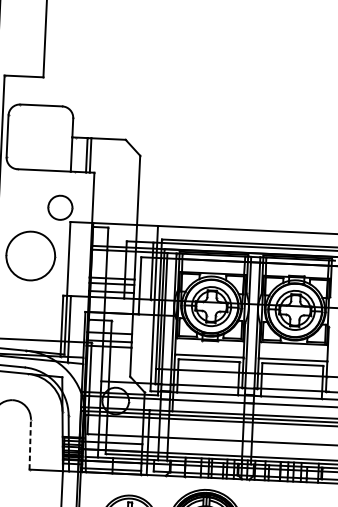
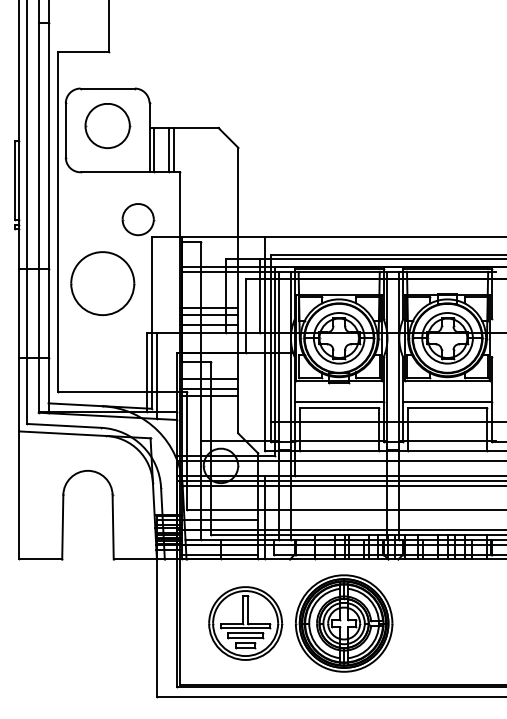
part: (39, 134) -> (107, 125), added
line: (75, 154) -> (154, 149), added
line: (30, 444) -> (113, 526), dashed -> solid

